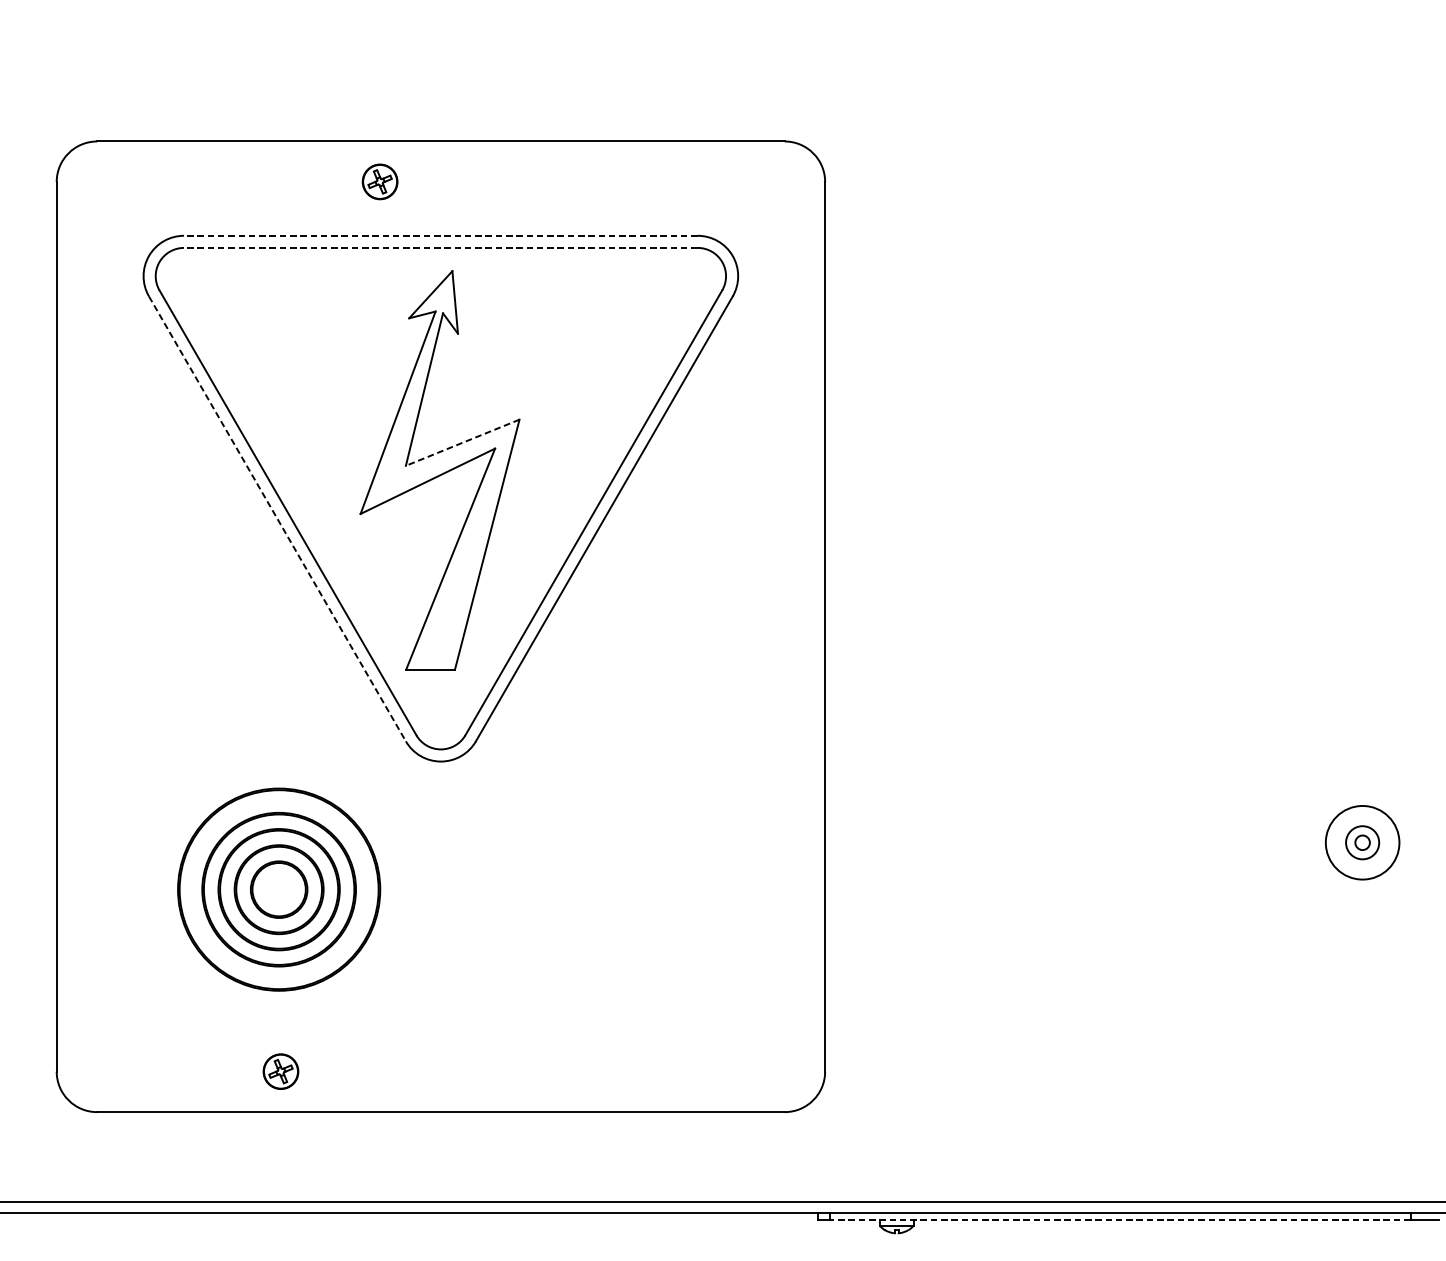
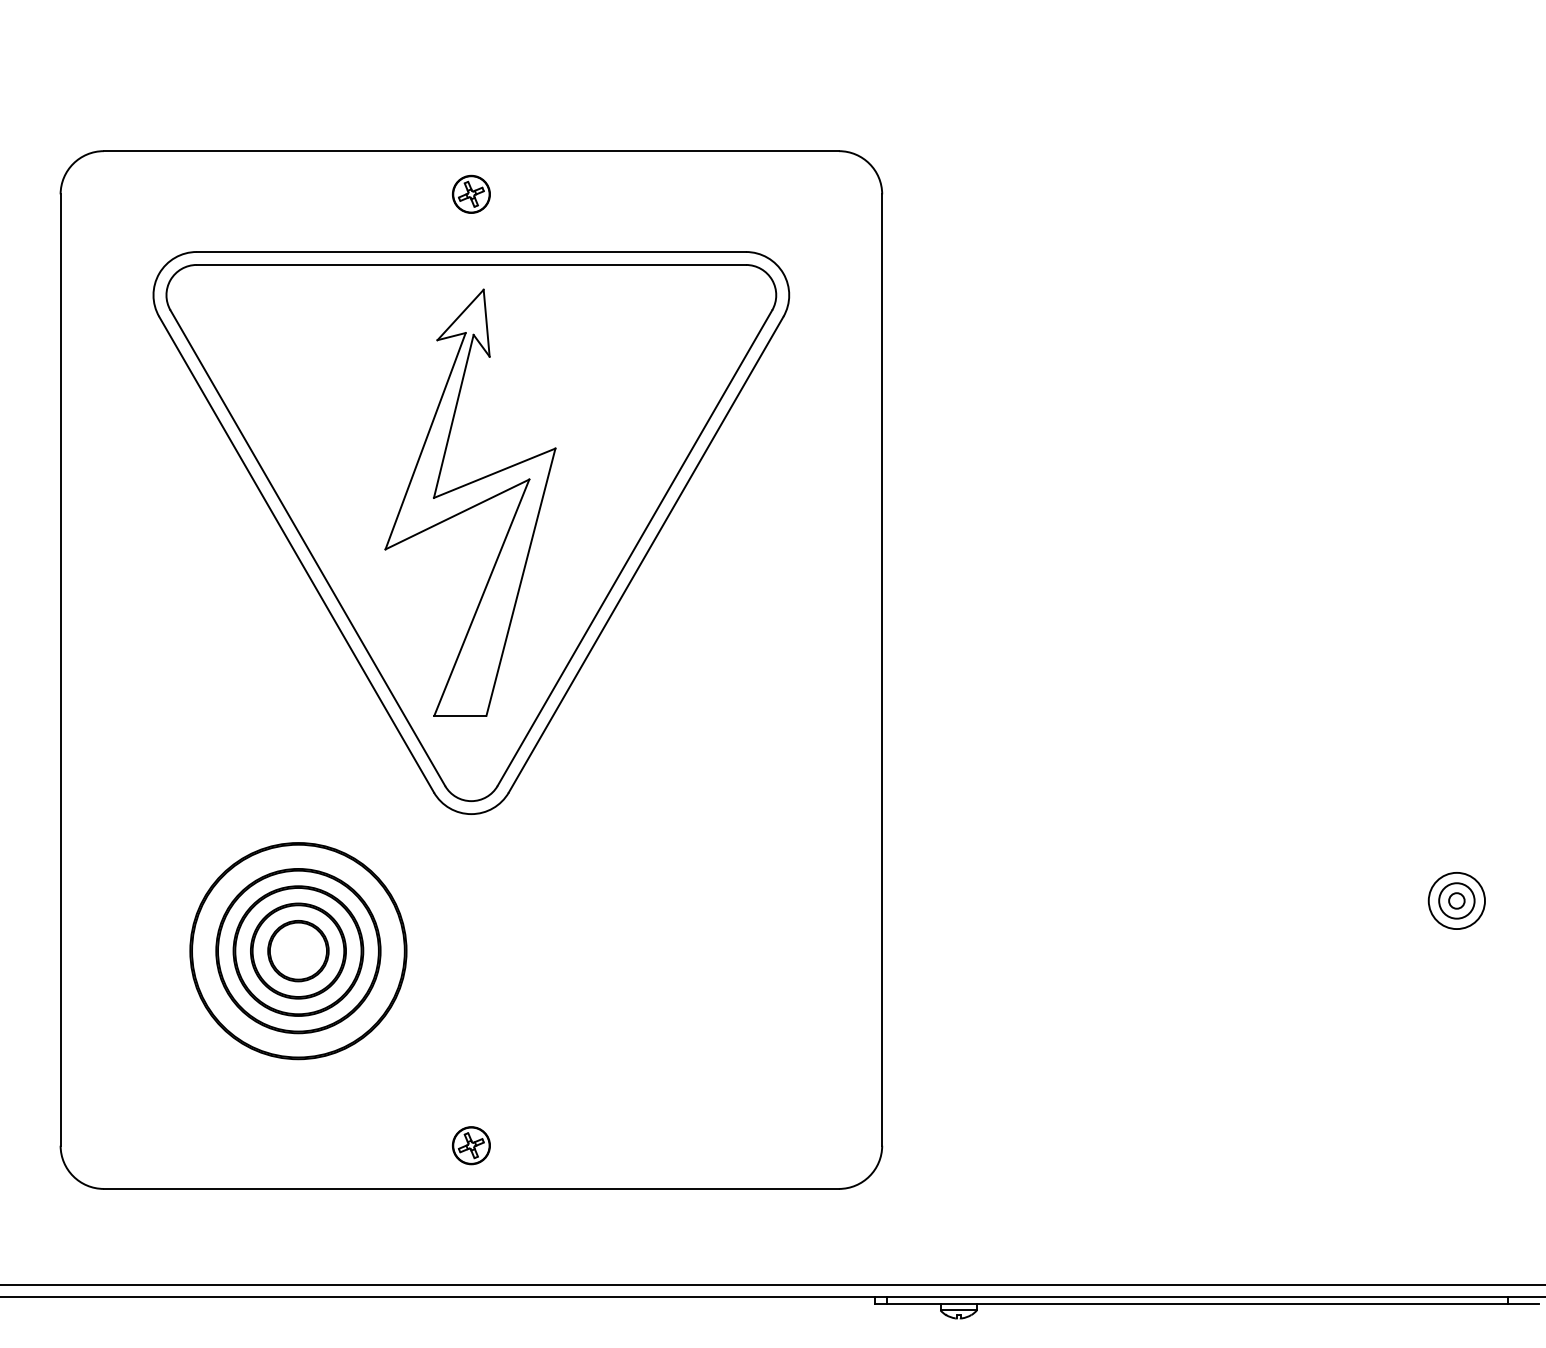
part: (379, 181) -> (470, 193), moved
line: (441, 236) -> (471, 252), dashed -> solid
line: (441, 247) -> (471, 264), dashed -> solid
line: (462, 442) -> (494, 473), dashed -> solid
line: (277, 518) -> (296, 554), dashed -> solid
circle: (1362, 842) -> (1456, 900), size x0.71
part: (280, 1071) -> (470, 1145), moved
line: (1120, 1219) -> (1197, 1303), dashed -> solid

